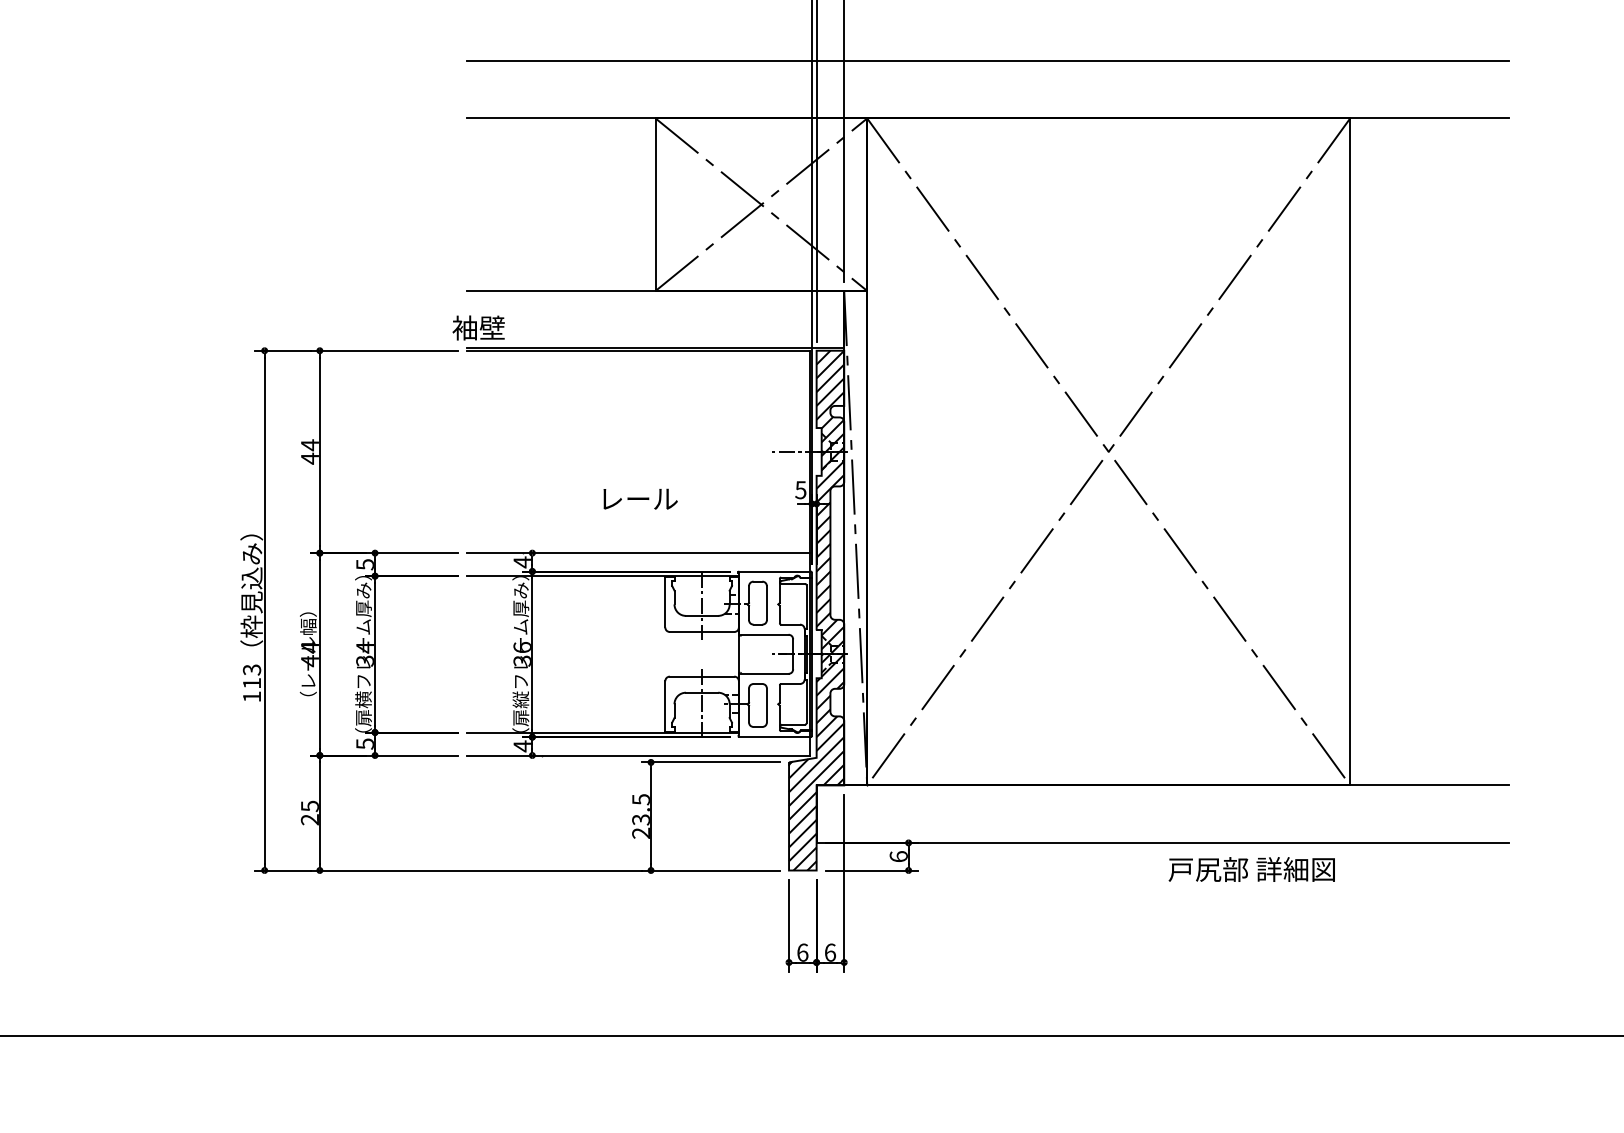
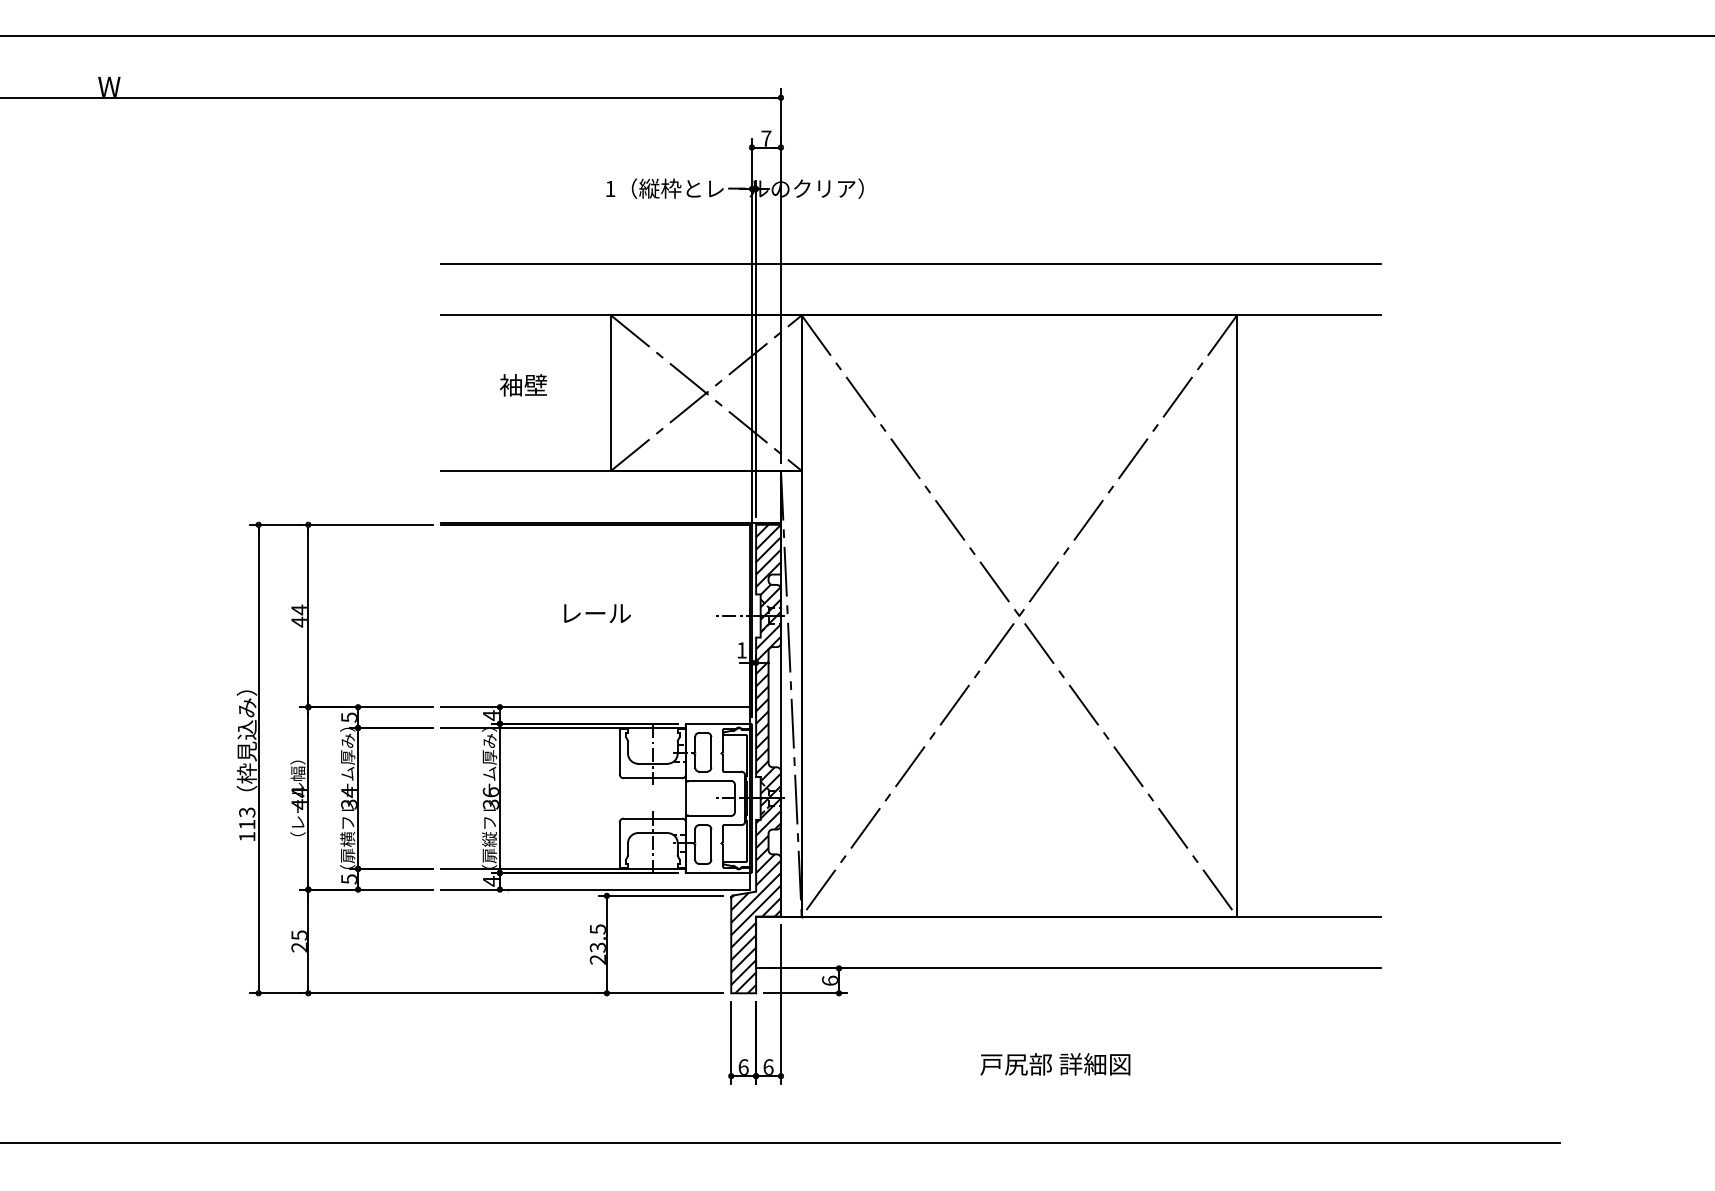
text: (478, 328) -> (523, 385), moved
text: (800, 490) -> (741, 650), 5 -> 1
text: (640, 499) -> (597, 613), moved
text: (1251, 869) -> (1055, 1064), moved

